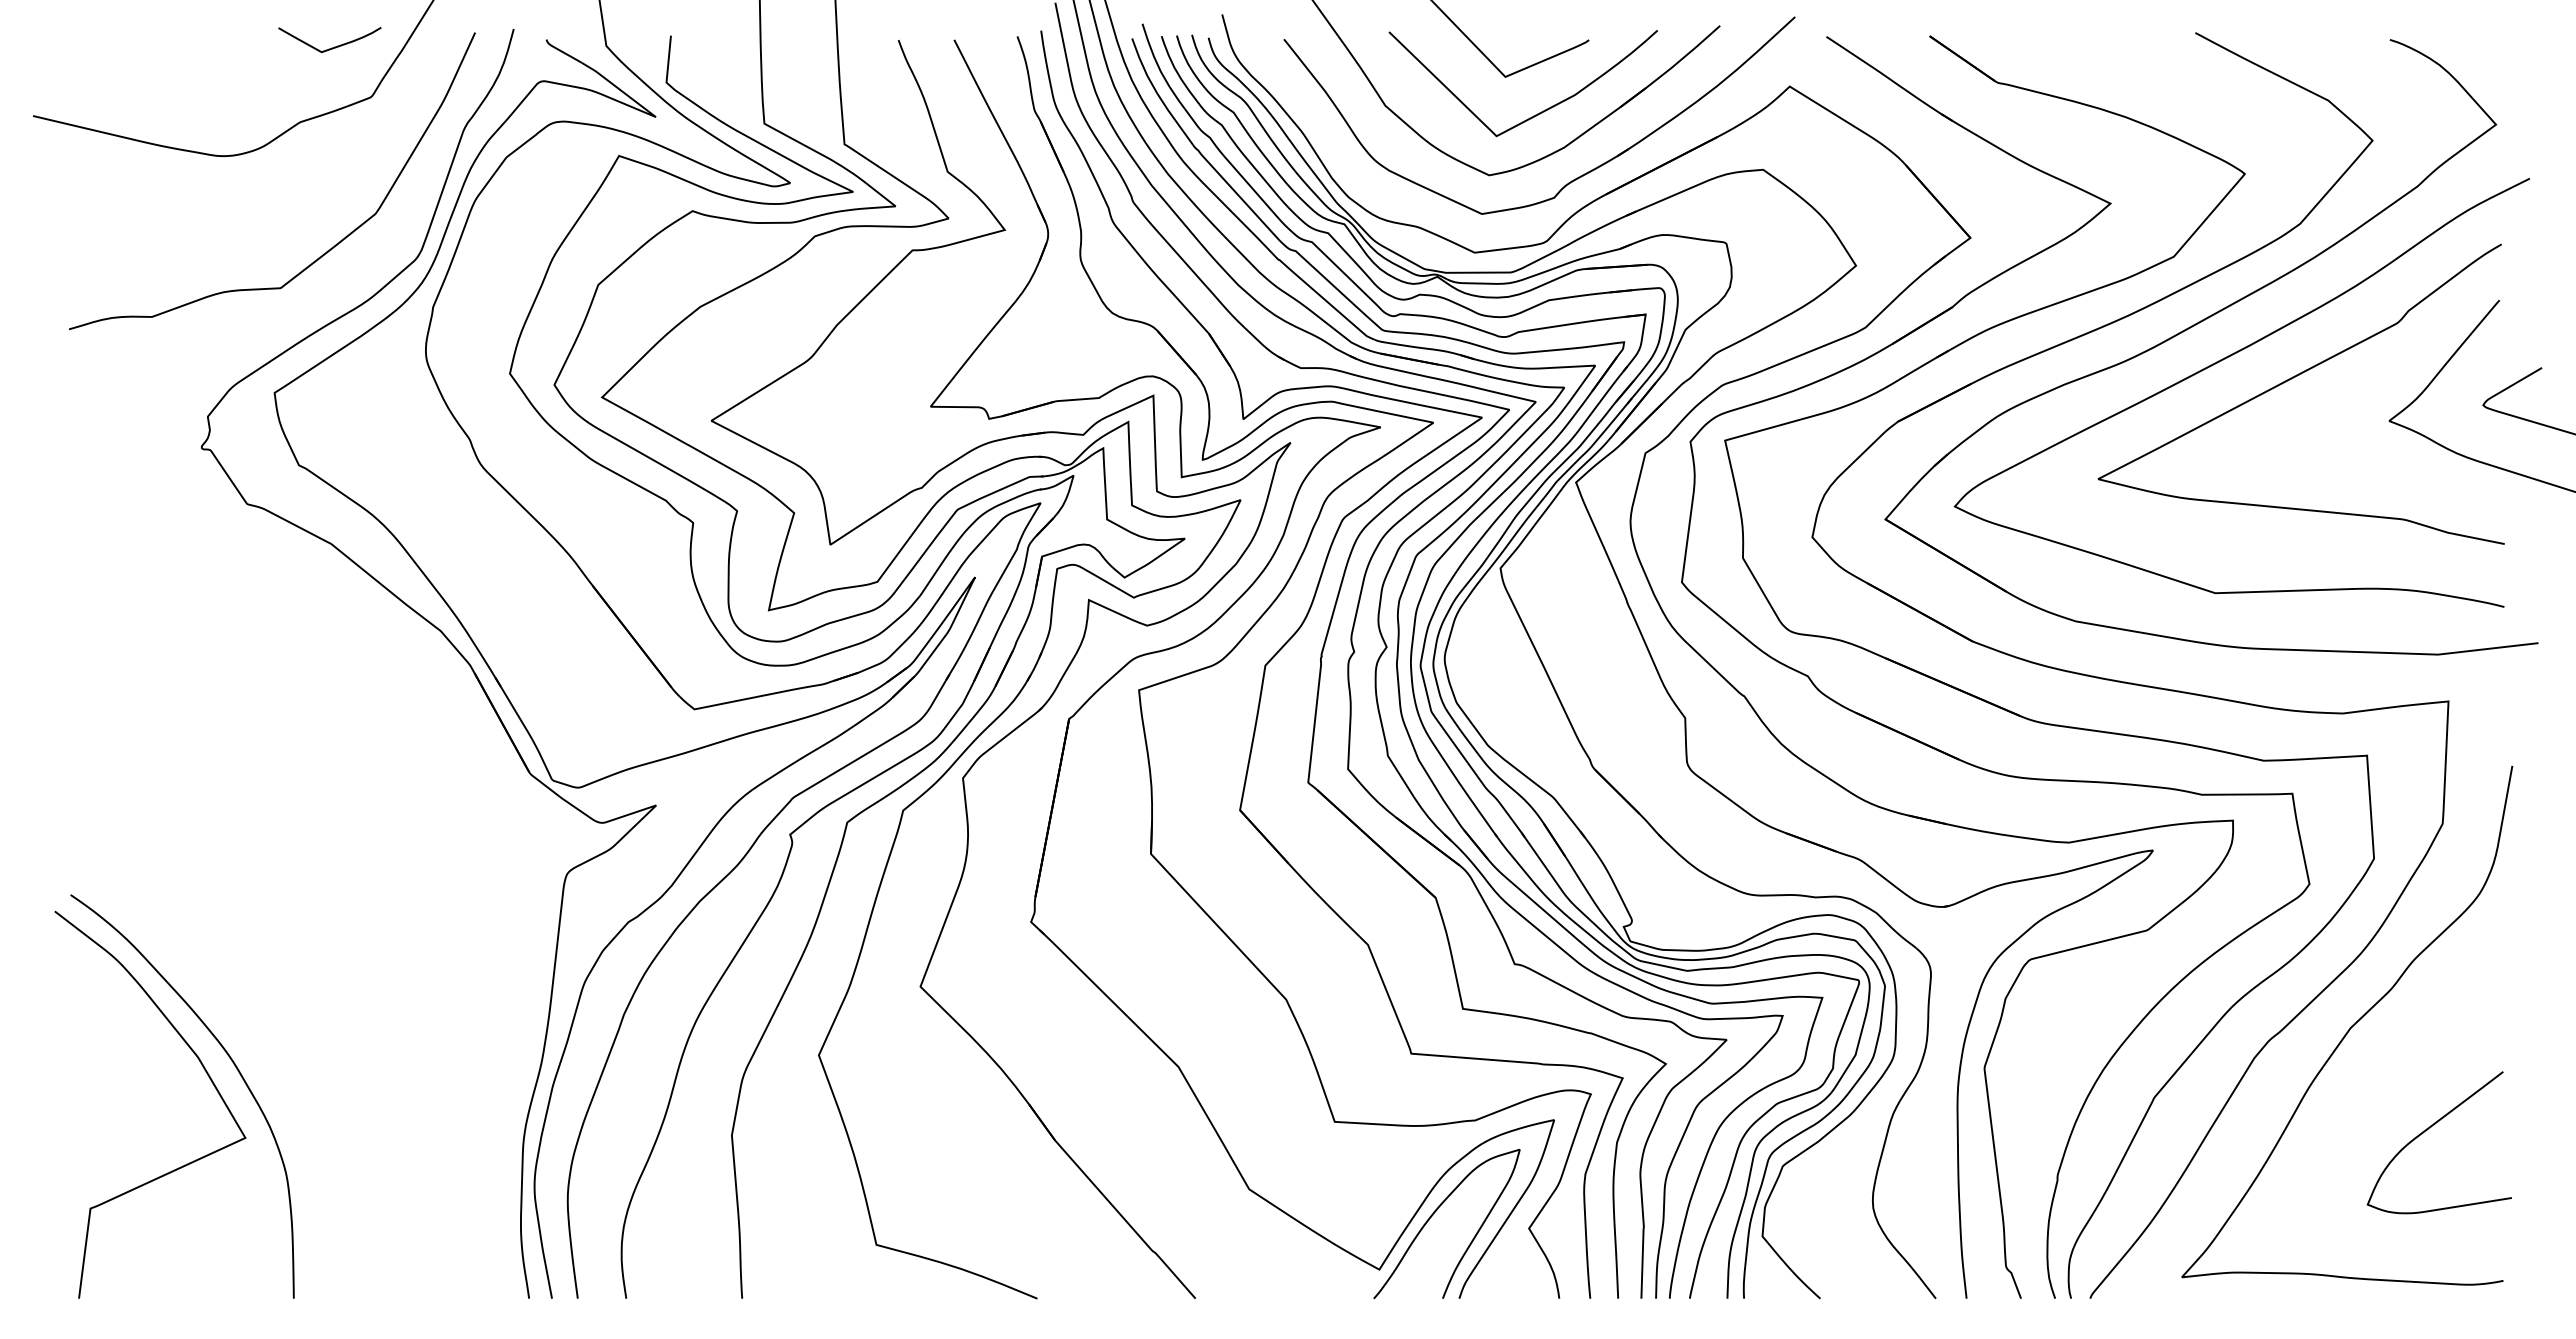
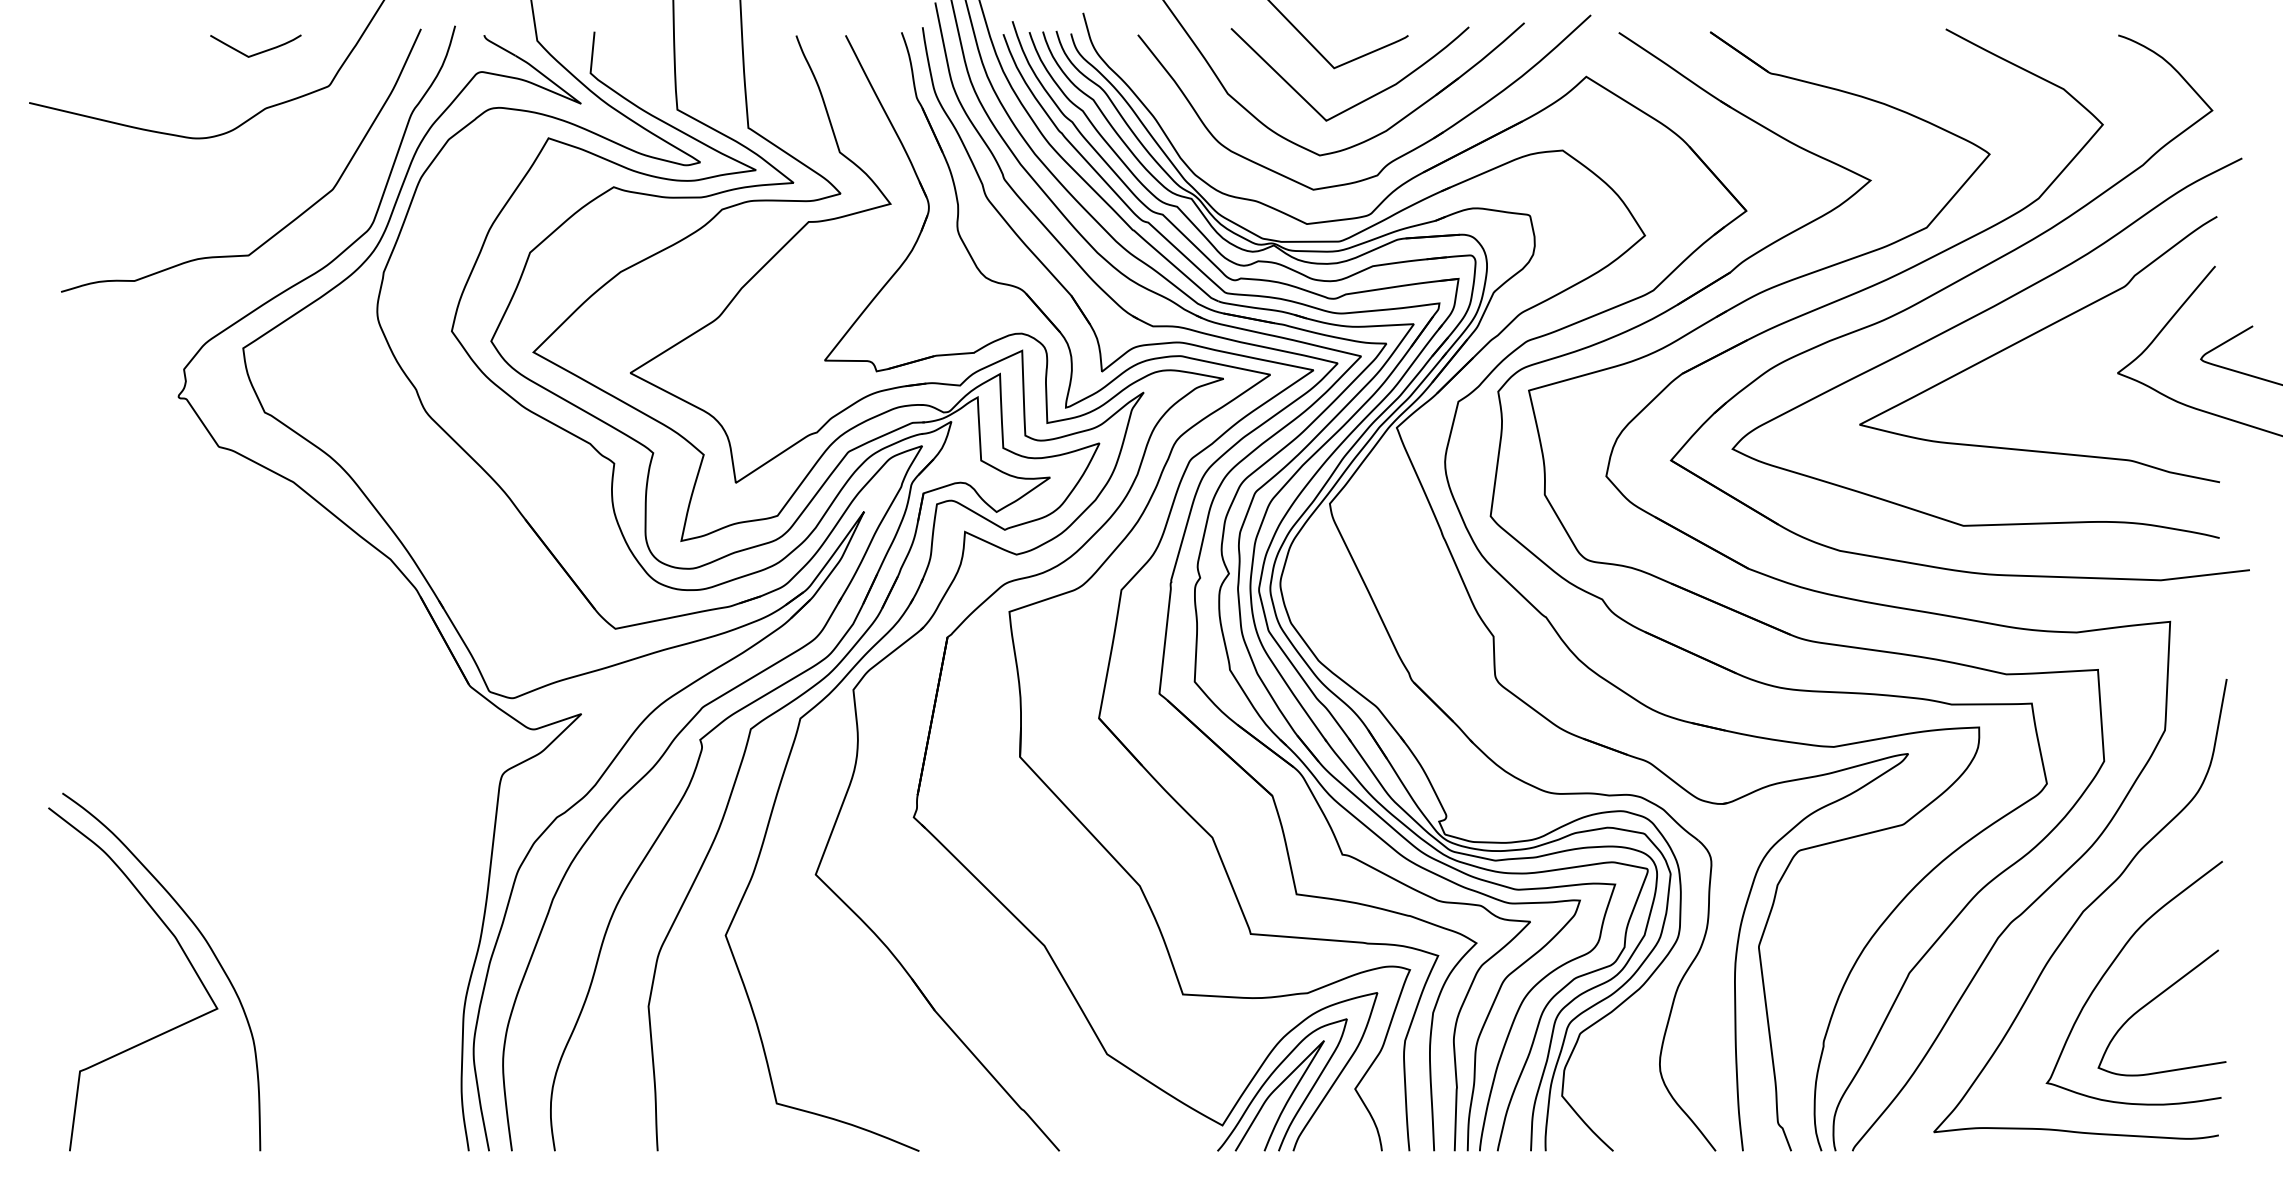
curve: (331, 47) -> (257, 52), moved
curve: (2383, 1088) -> (2112, 964), added
curve: (1439, 1230) -> (1275, 1090), added

